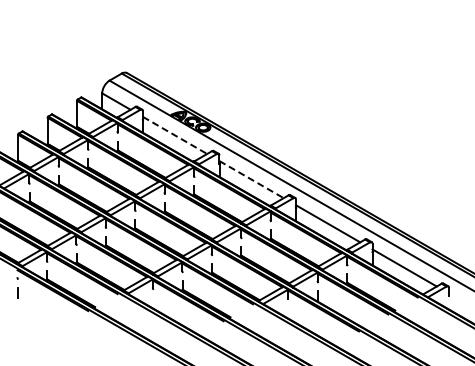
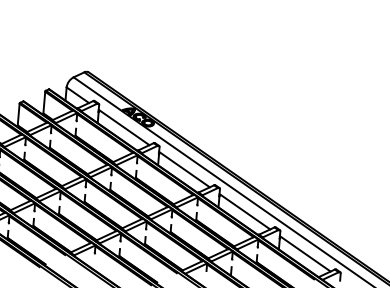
line: (175, 135) -> (124, 127), dashed -> solid
line: (252, 179) -> (185, 169), dashed -> solid

